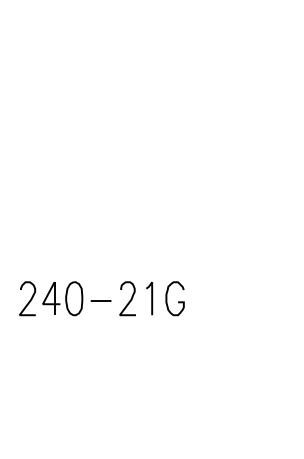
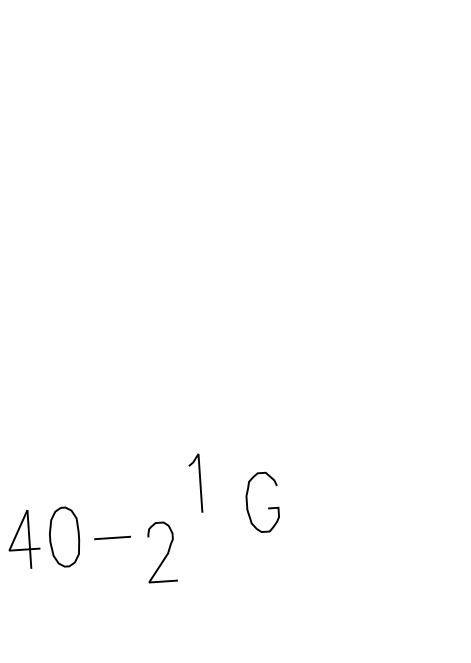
line: (151, 298) -> (199, 482), moved
curve: (129, 300) -> (164, 555), moved
curve: (178, 301) -> (268, 507), moved

